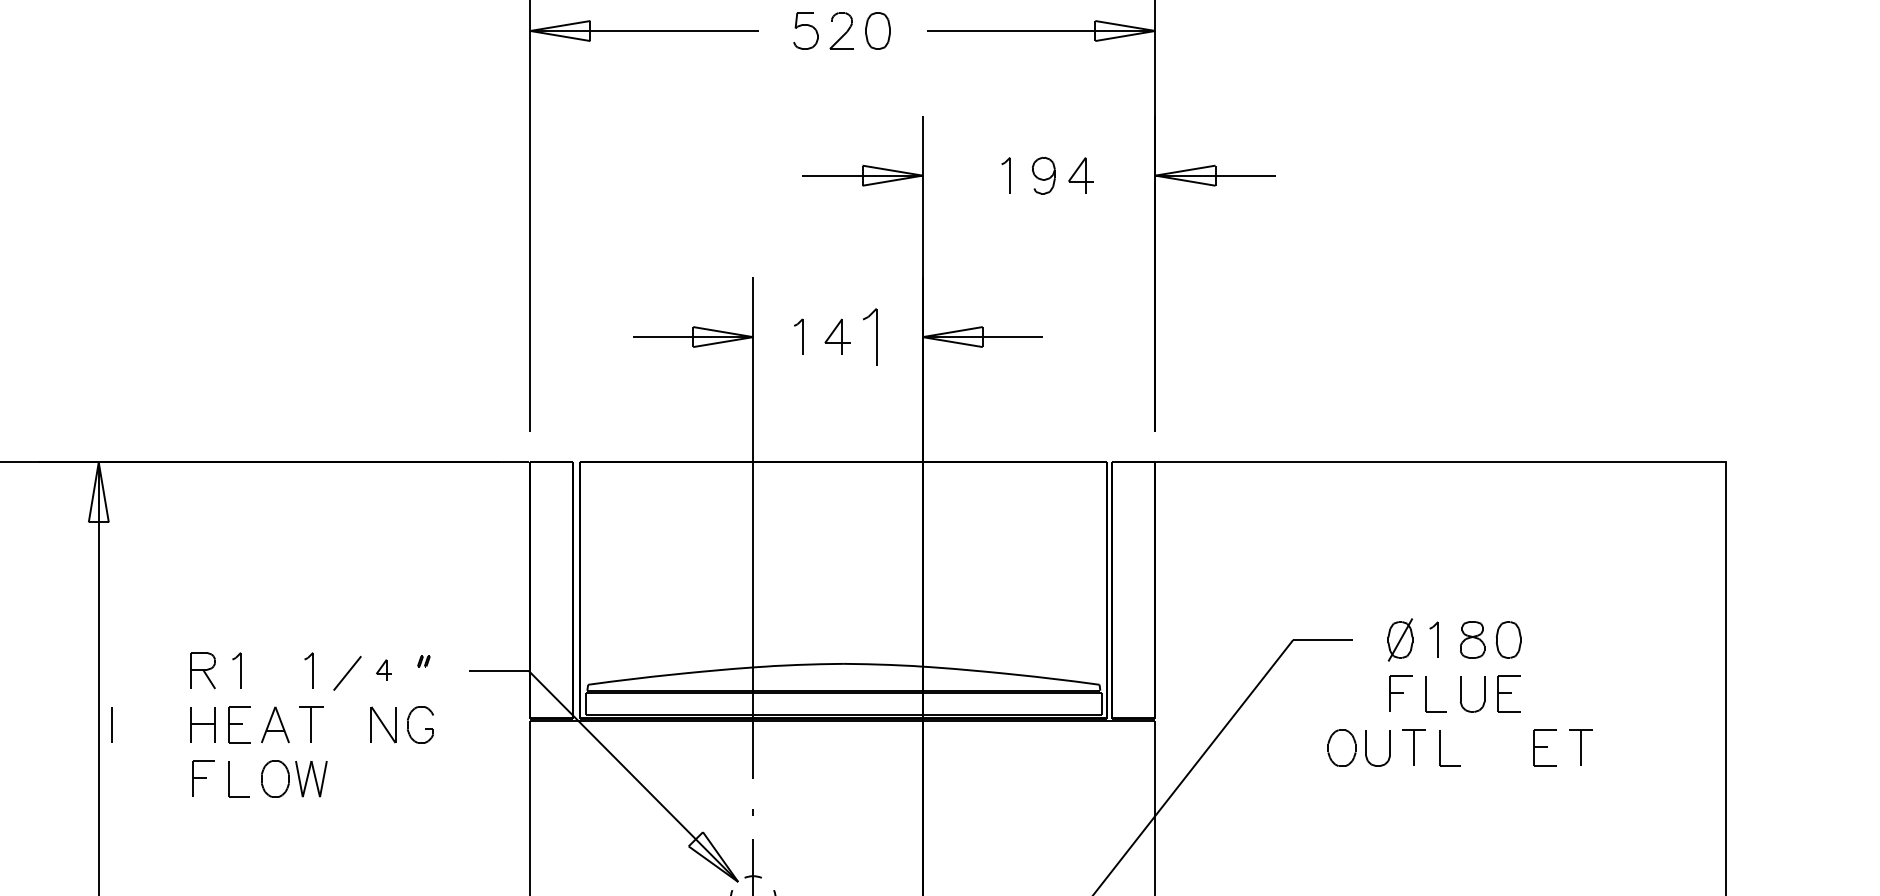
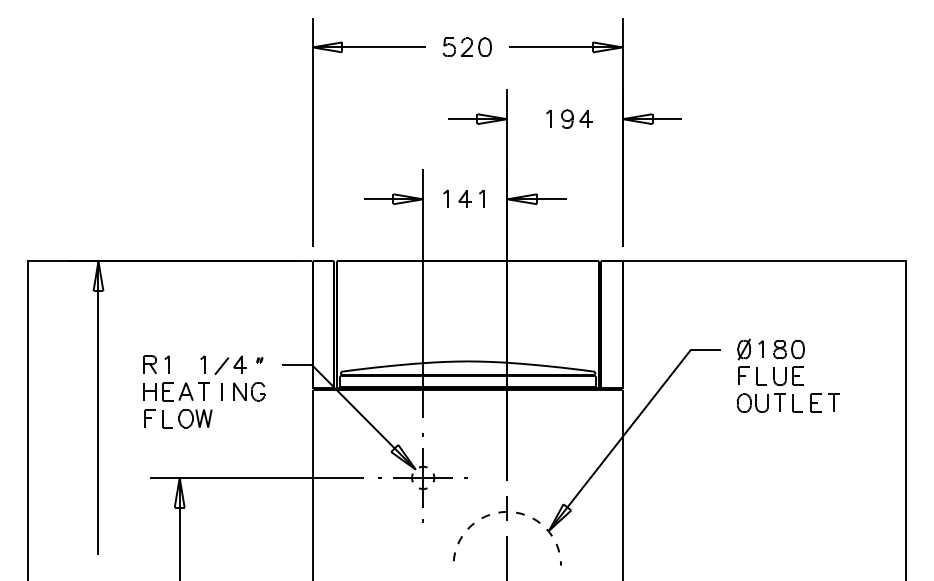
part: (870, 335) -> (481, 198), size x0.62
part: (383, 670) -> (239, 364), size x1.67
line: (110, 724) -> (221, 391), moved
part: (1392, 746) -> (769, 402), moved

